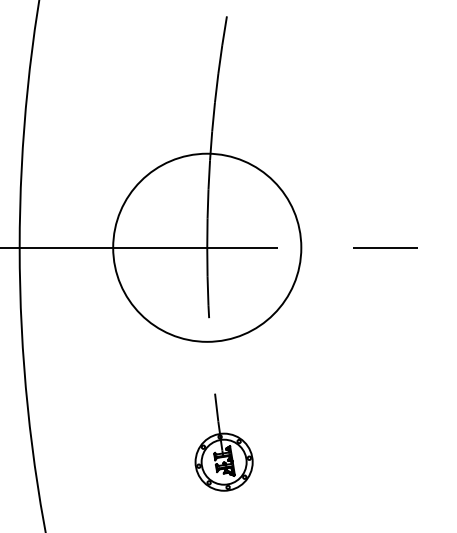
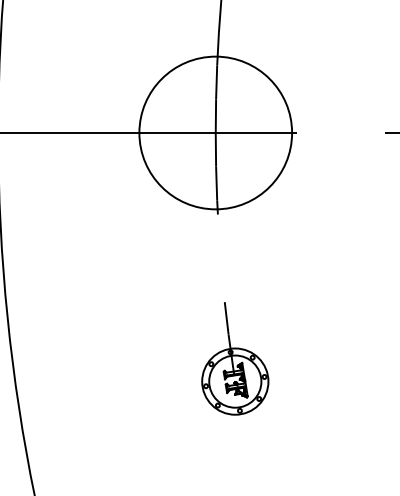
circle: (207, 247) -> (216, 132), size x0.7

